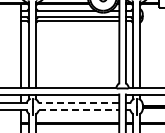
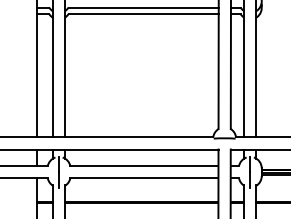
line: (78, 103) -> (143, 166), dashed -> solid
line: (79, 110) -> (145, 179), dashed -> solid

